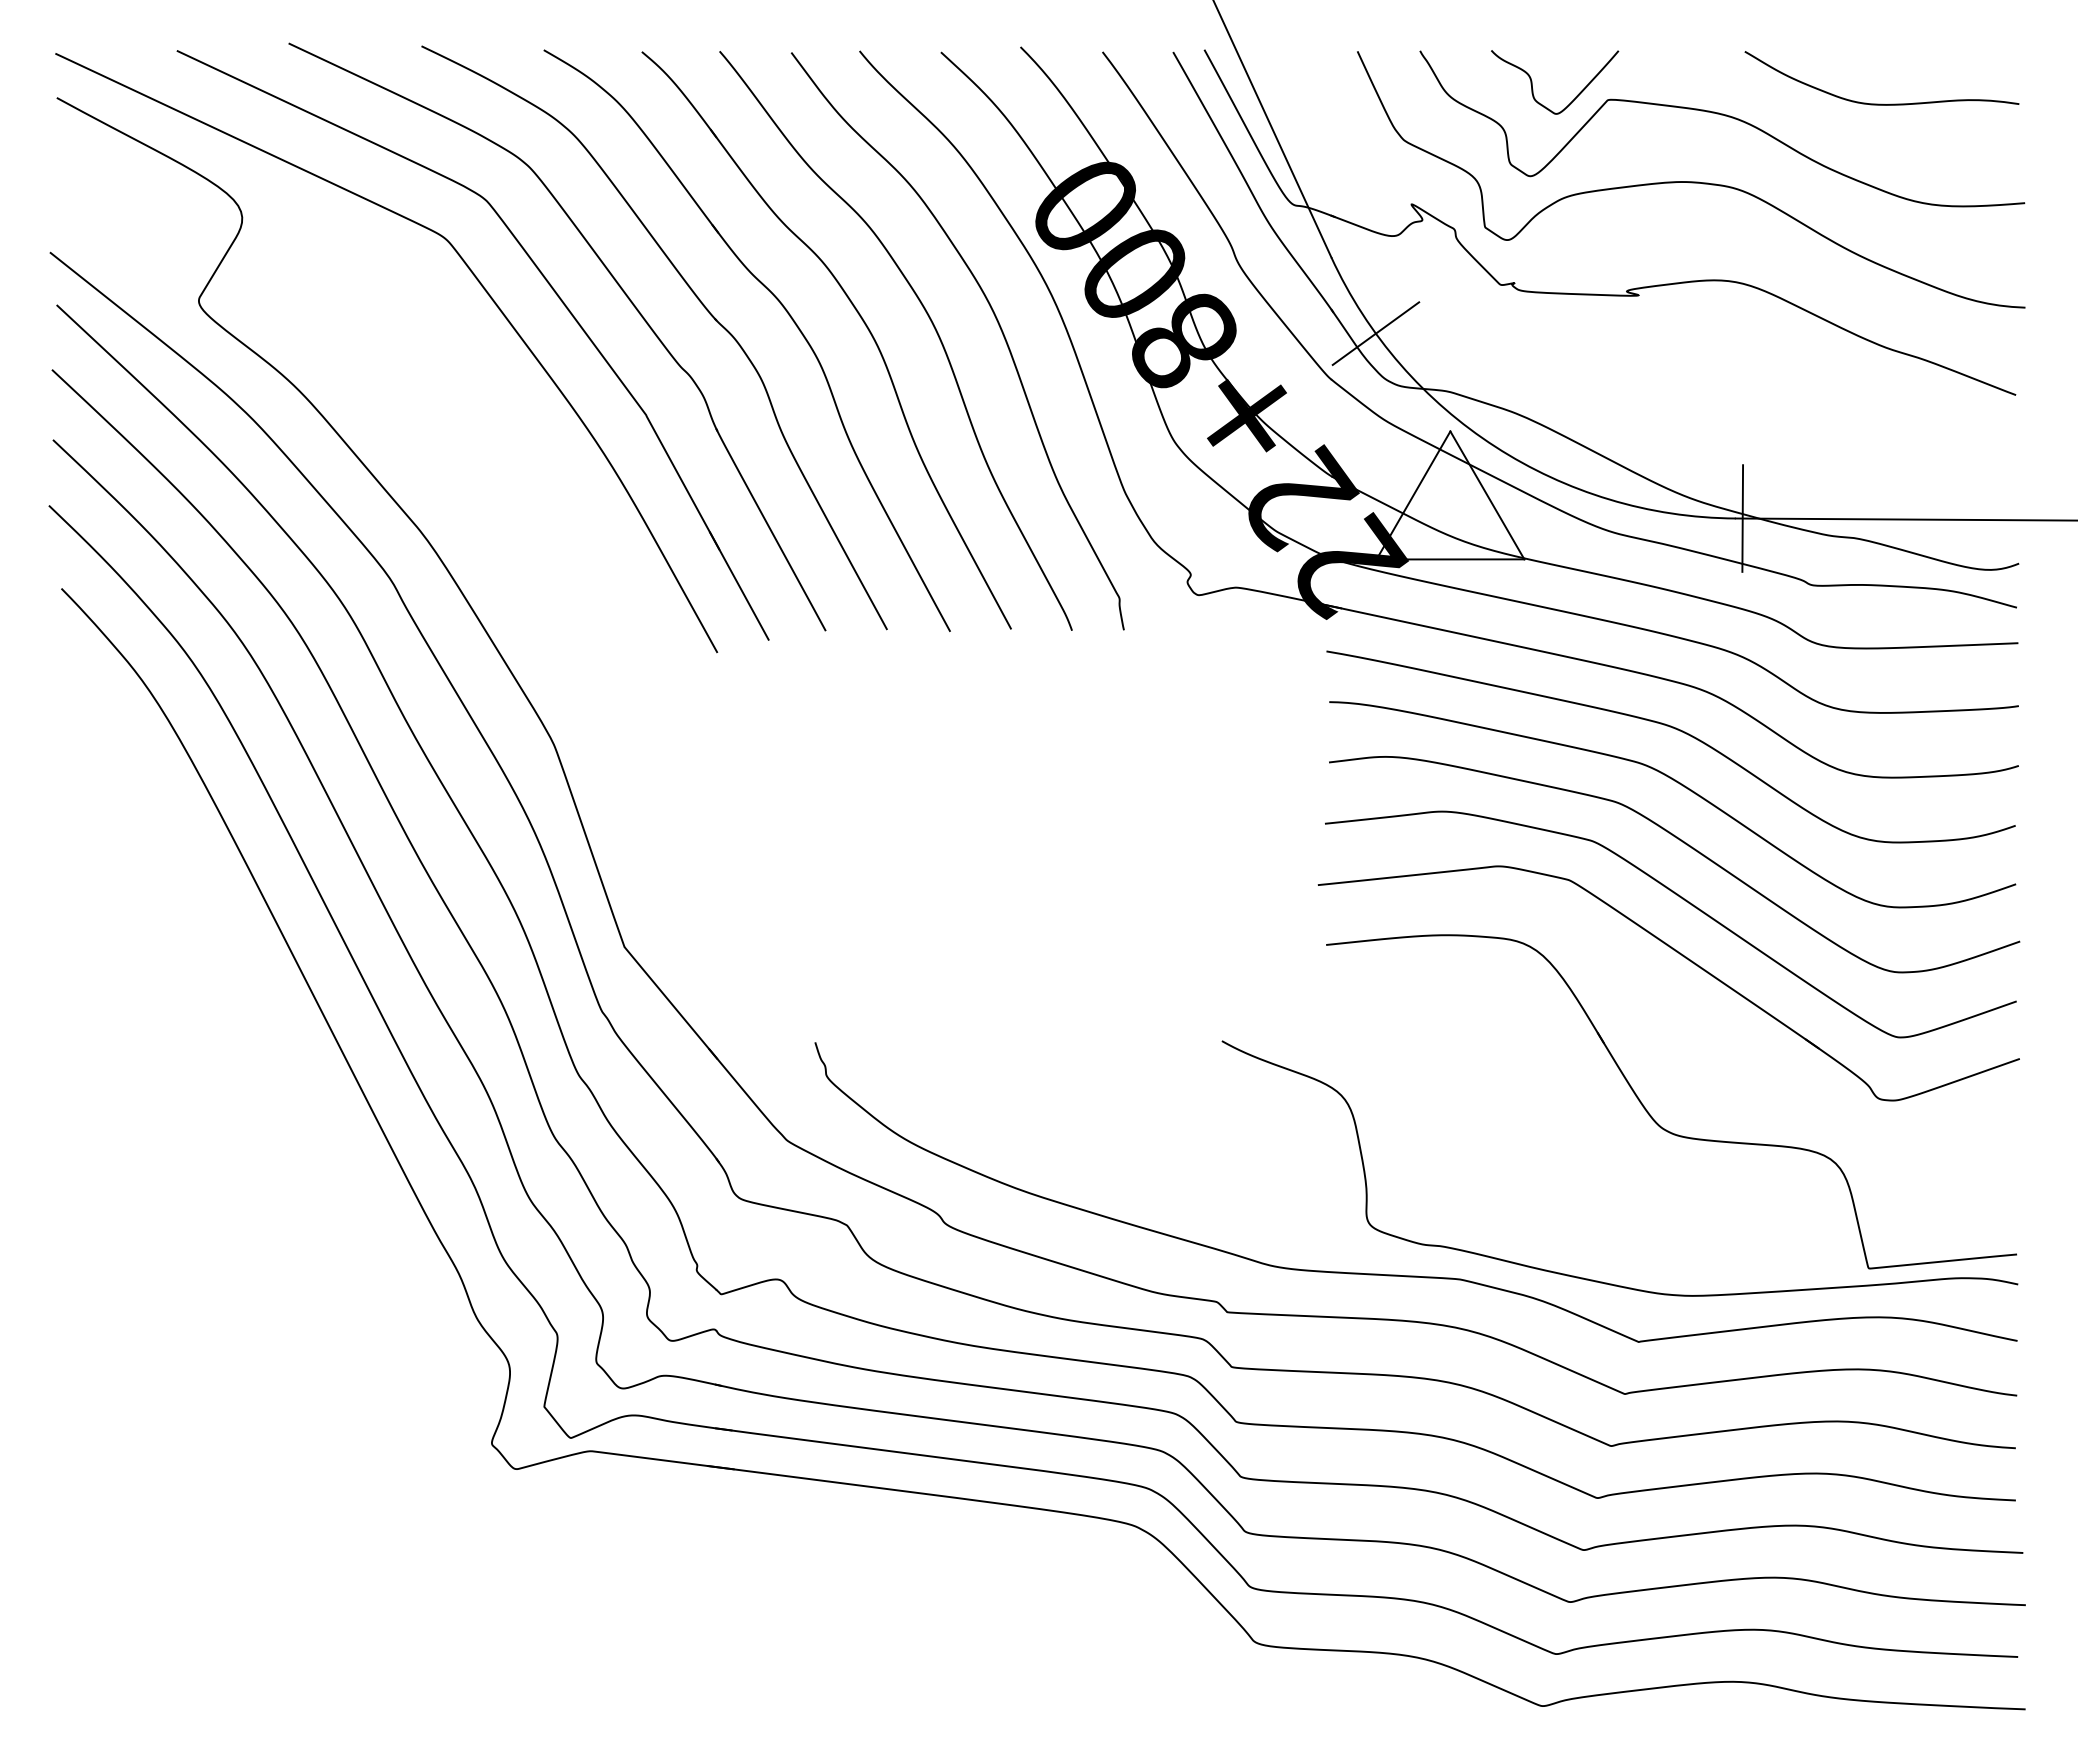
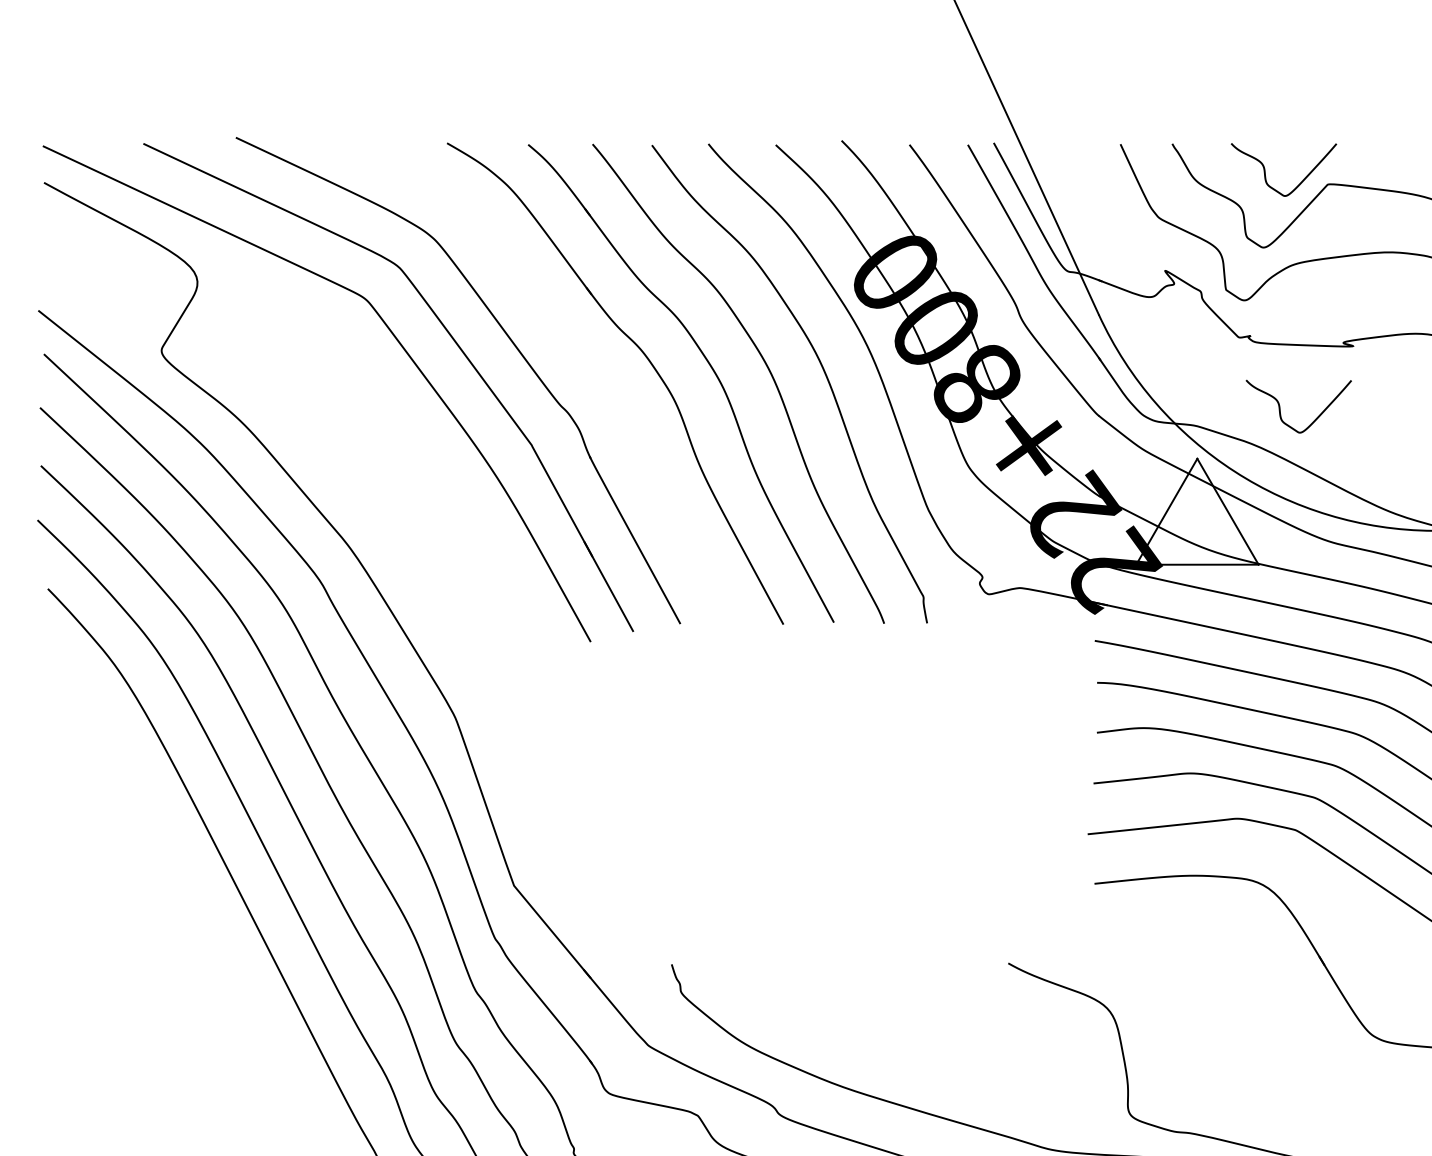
part: (697, 299) -> (574, 349), removed
line: (1375, 333) -> (1135, 377), removed
curve: (1550, 368) -> (1280, 406), added

